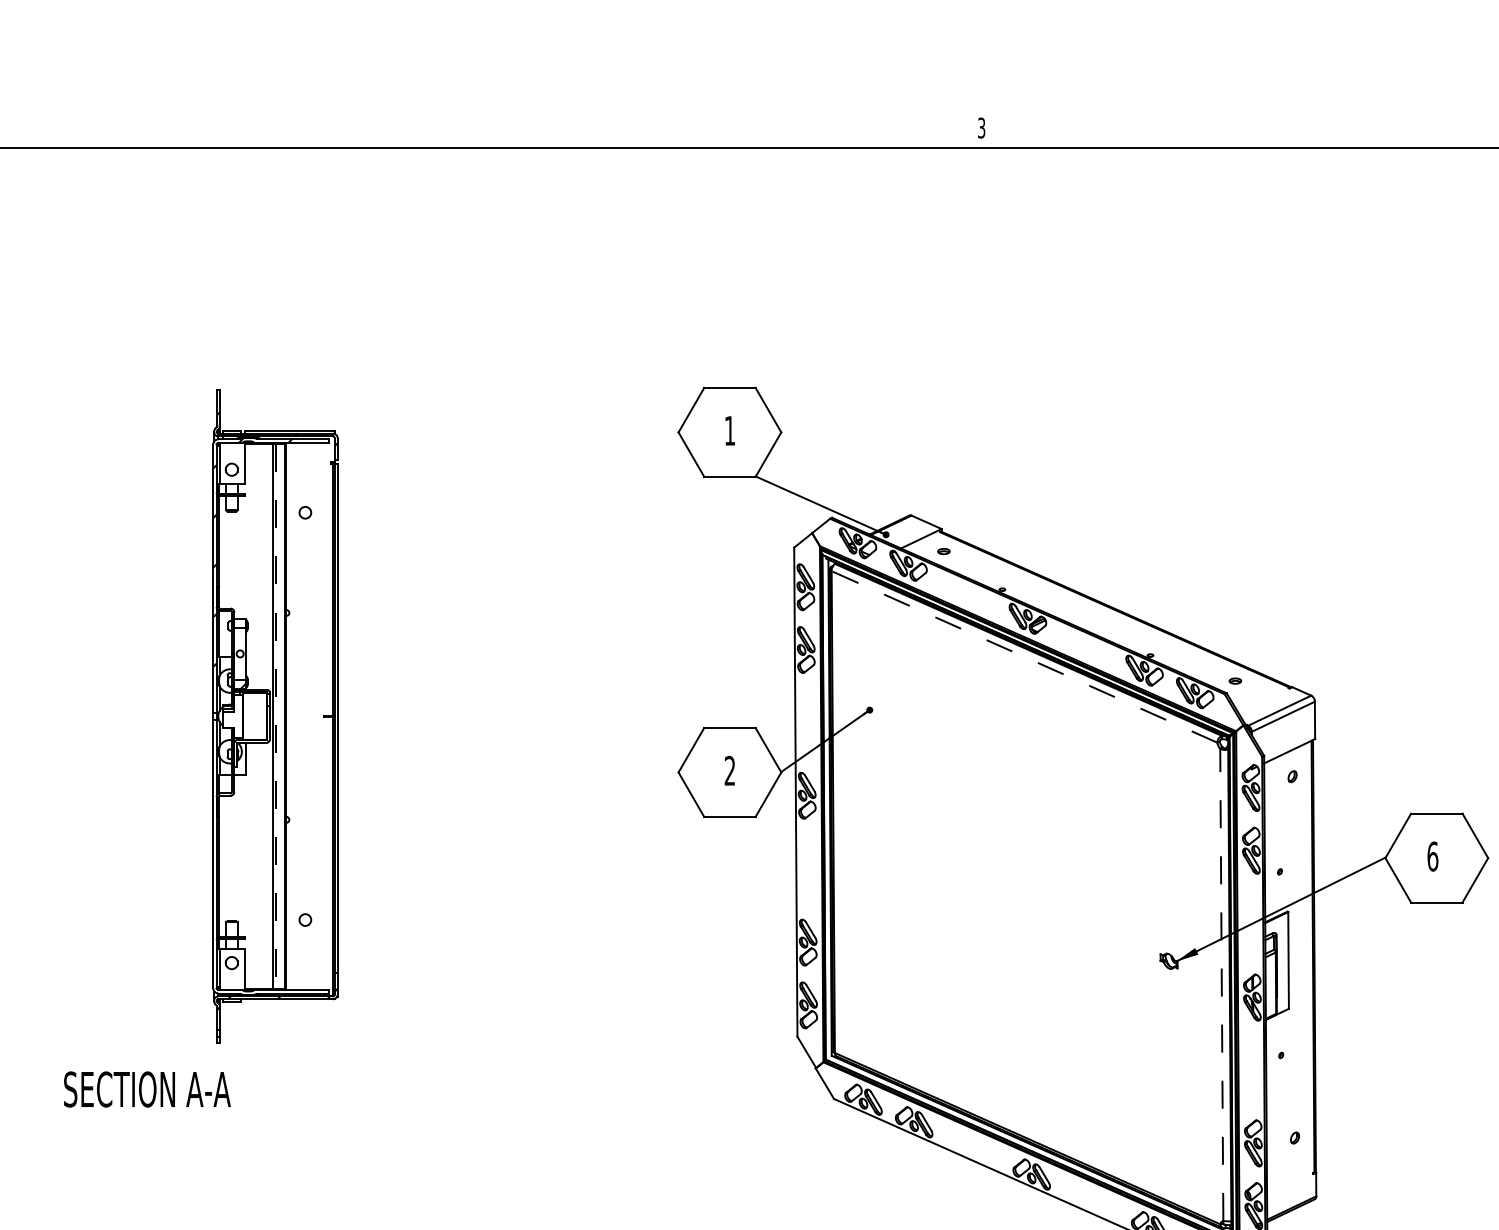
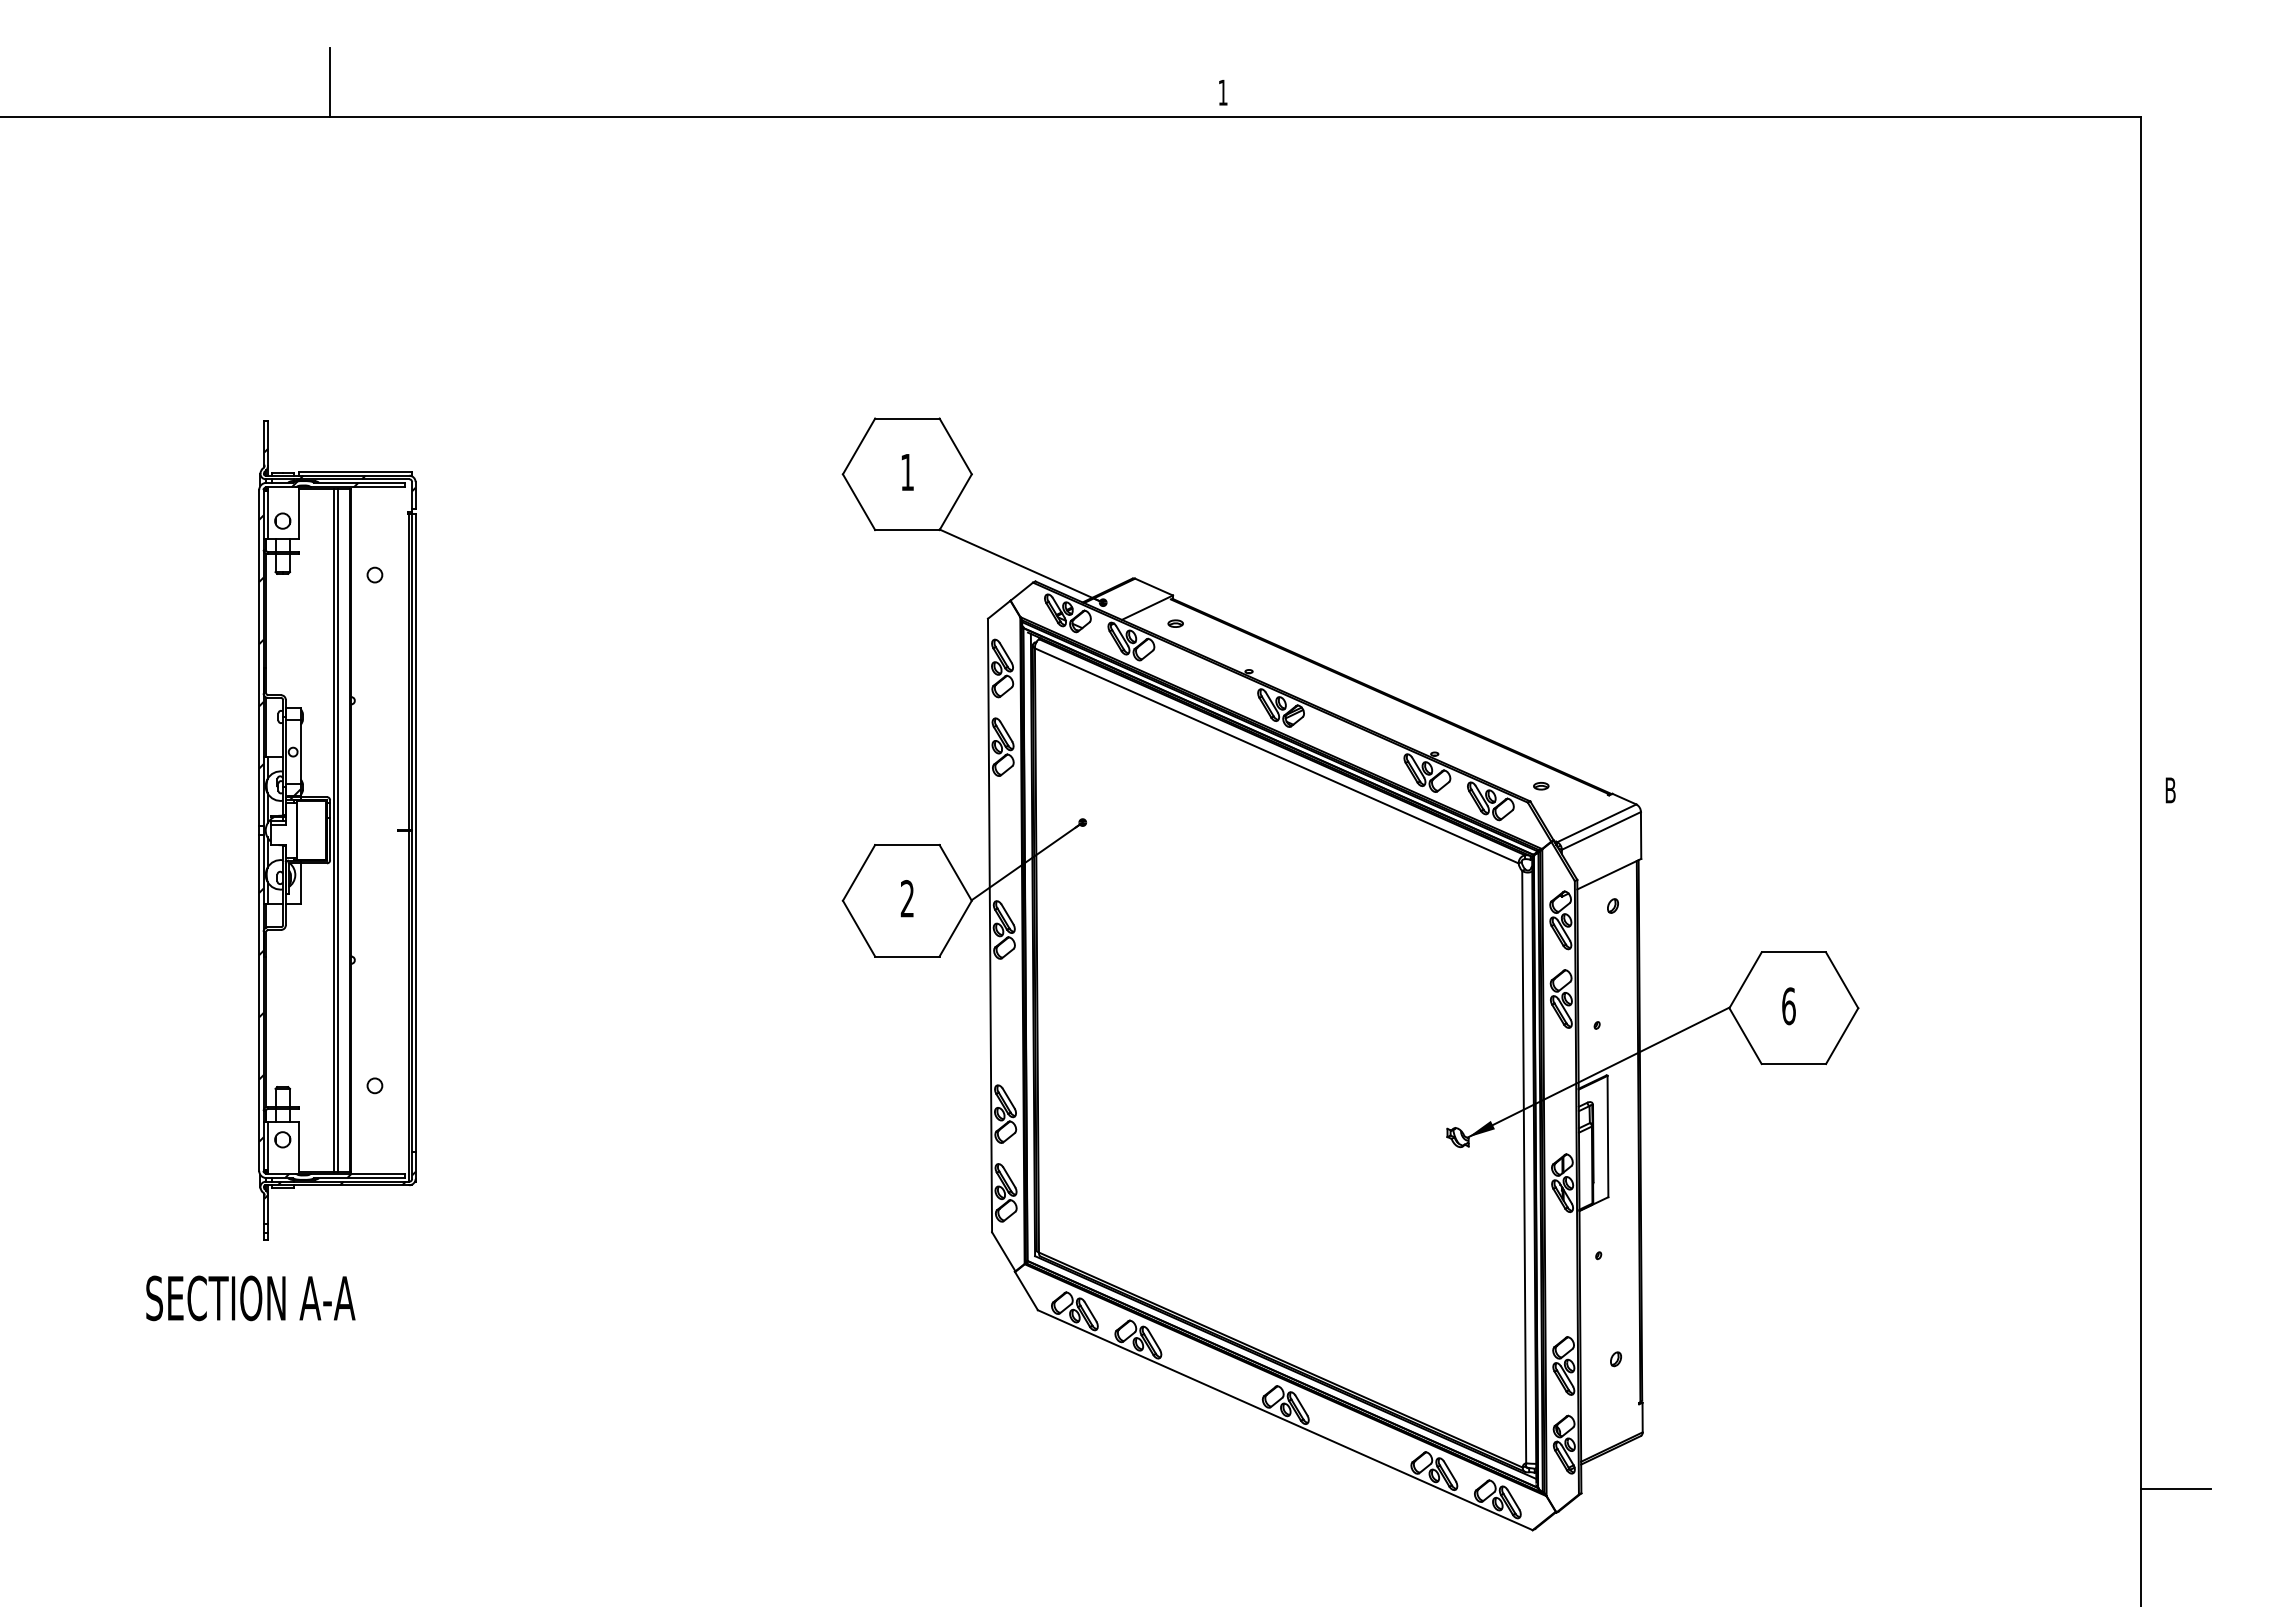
line: (269, 119) -> (329, 82), added
text: (981, 127) -> (1222, 92), 3 -> 1
line: (1024, 656) -> (1276, 755), dashed -> solid
line: (276, 716) -> (338, 830), dashed -> solid
hatch: (250, 878) -> (305, 1033), added
line: (1222, 984) -> (1524, 1166), dashed -> solid
text: (147, 1089) -> (250, 1298), moved

